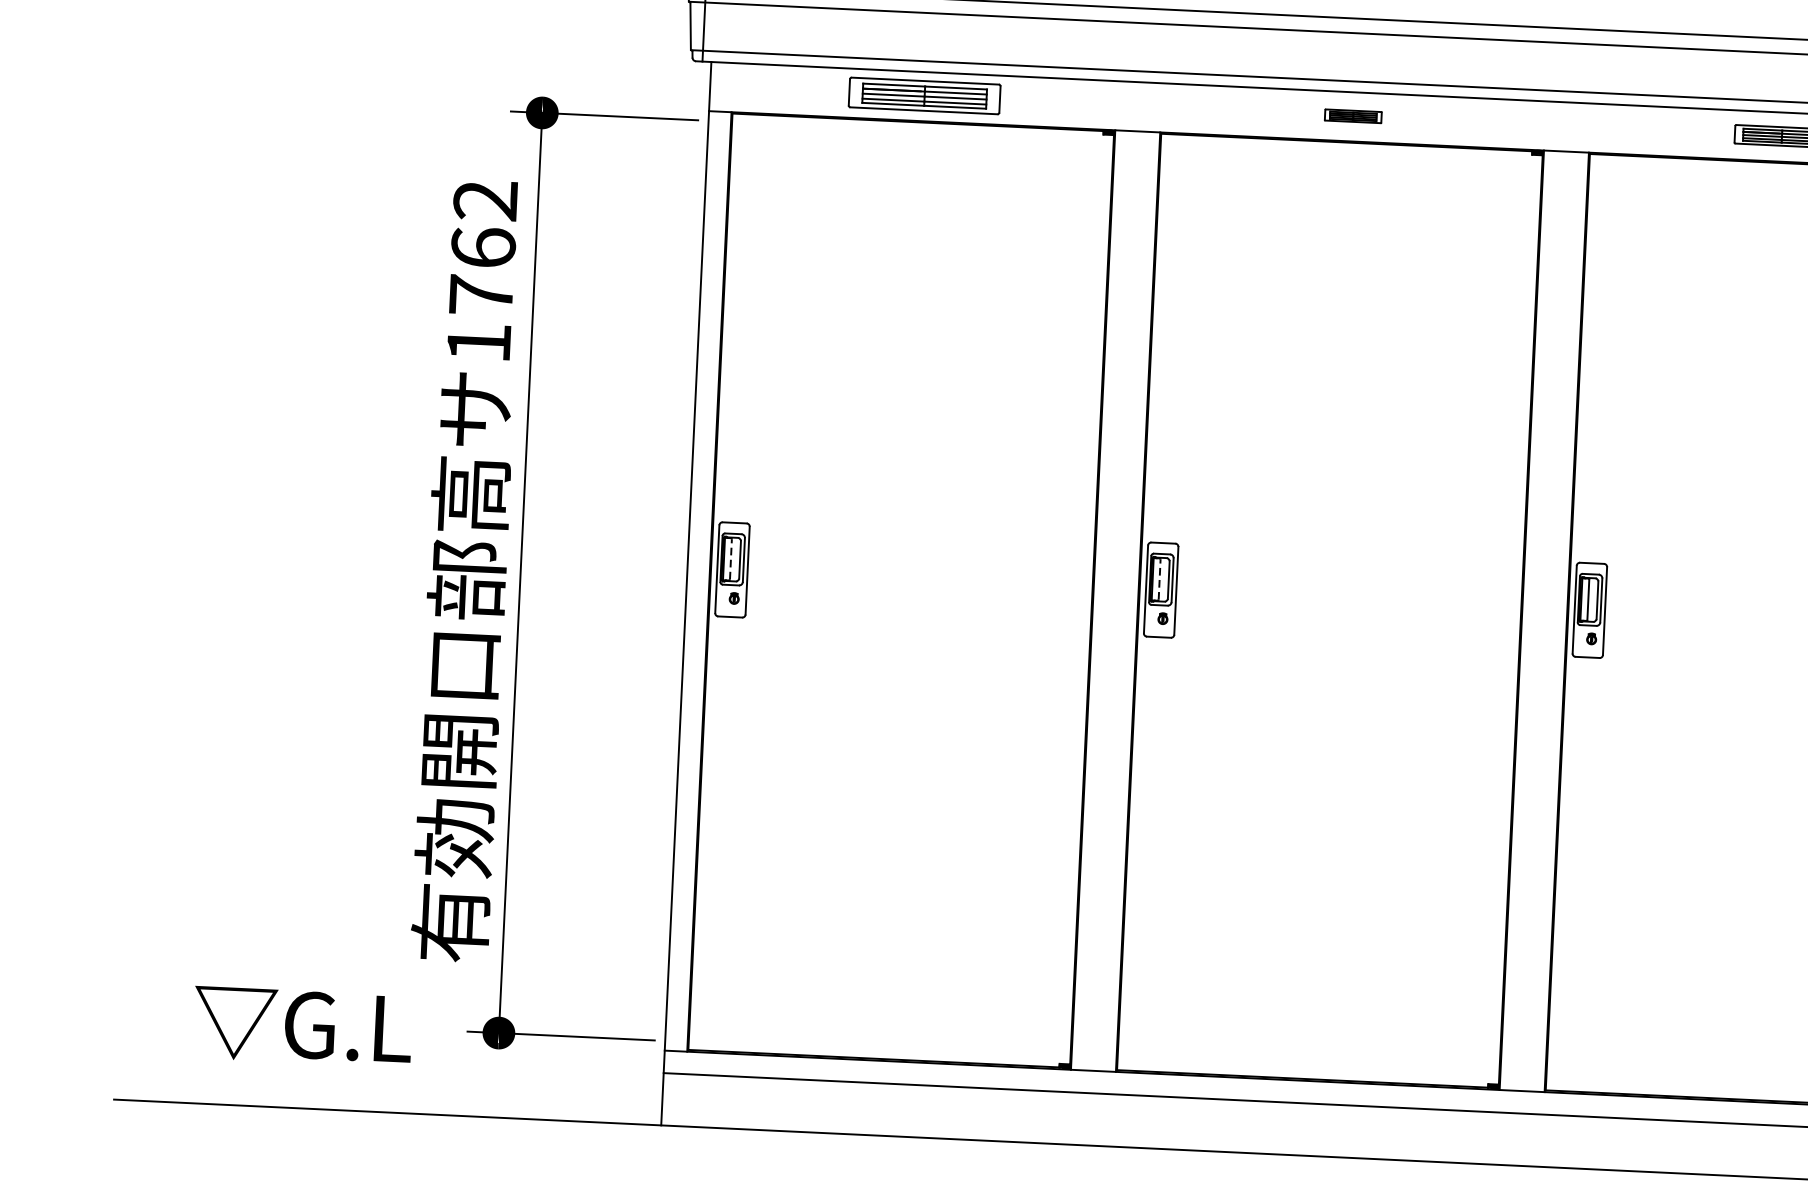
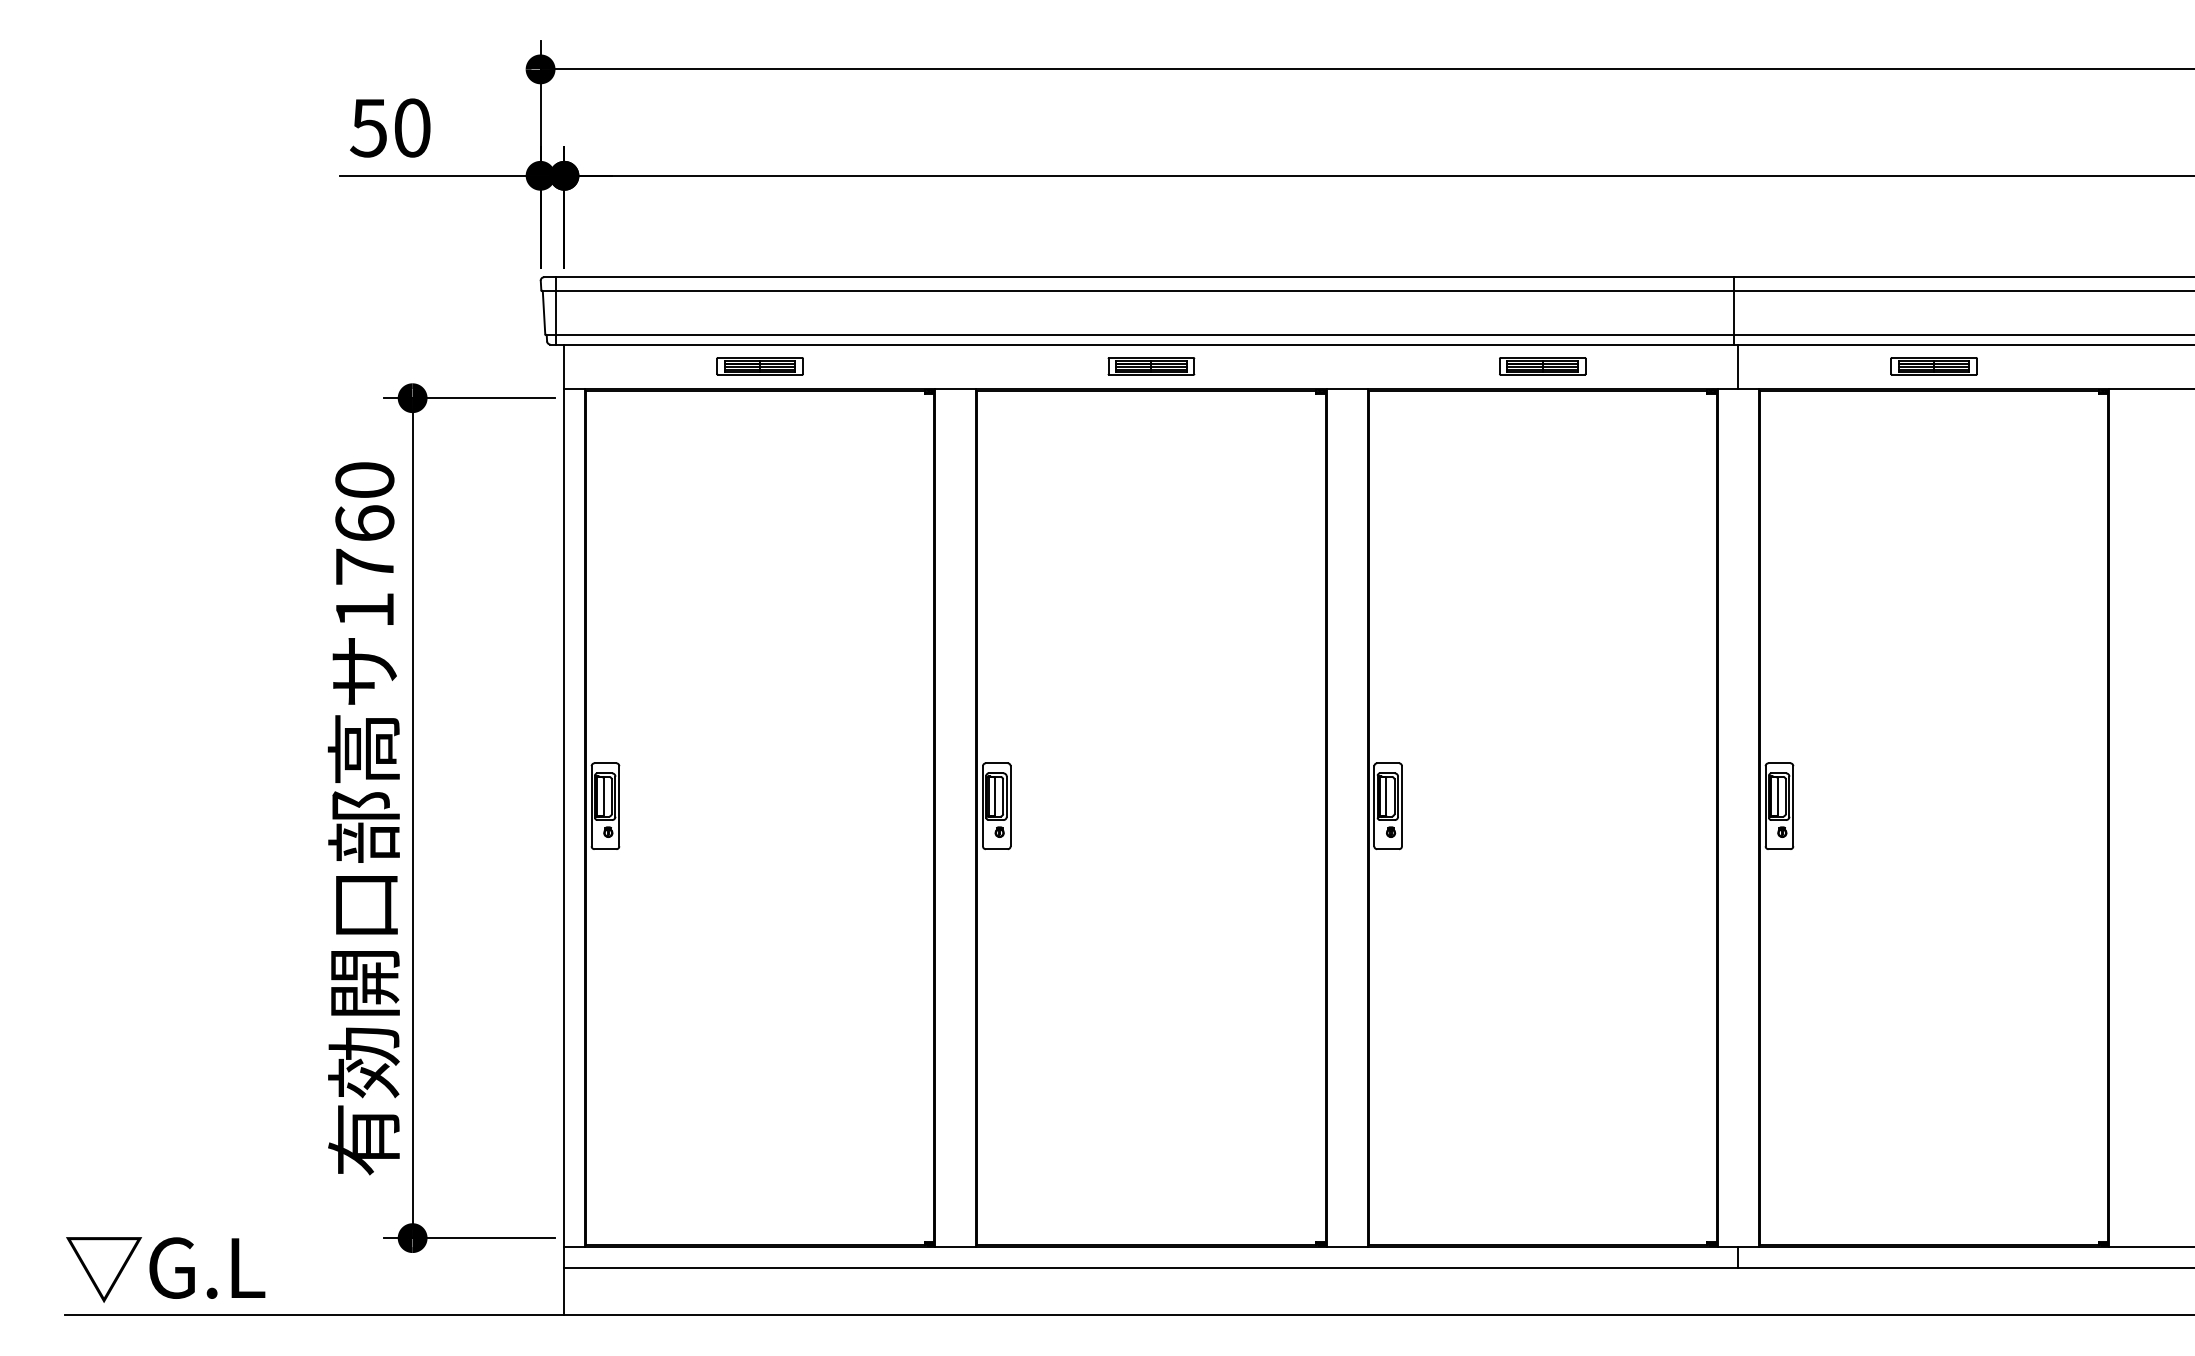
part: (923, 96) -> (759, 366), size x0.62
part: (1353, 116) -> (1151, 366), size x1.67
text: (485, 200) -> (364, 480), 1762 -> 1760
line: (730, 559) -> (603, 796), dashed -> solid
line: (1159, 579) -> (994, 796), dashed -> solid
text: (302, 1026) -> (165, 1269), moved

